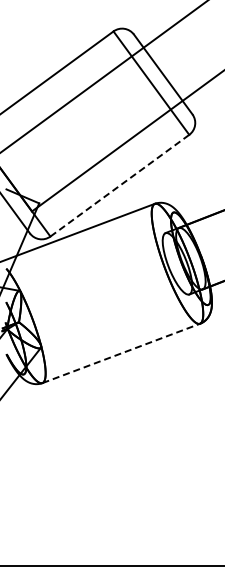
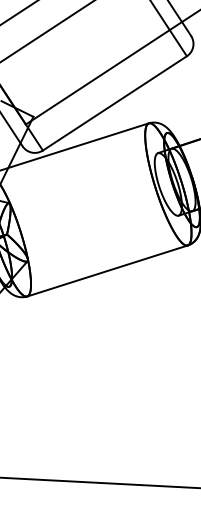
line: (120, 185) -> (115, 103), dashed -> solid
line: (121, 353) -> (107, 271), dashed -> solid

